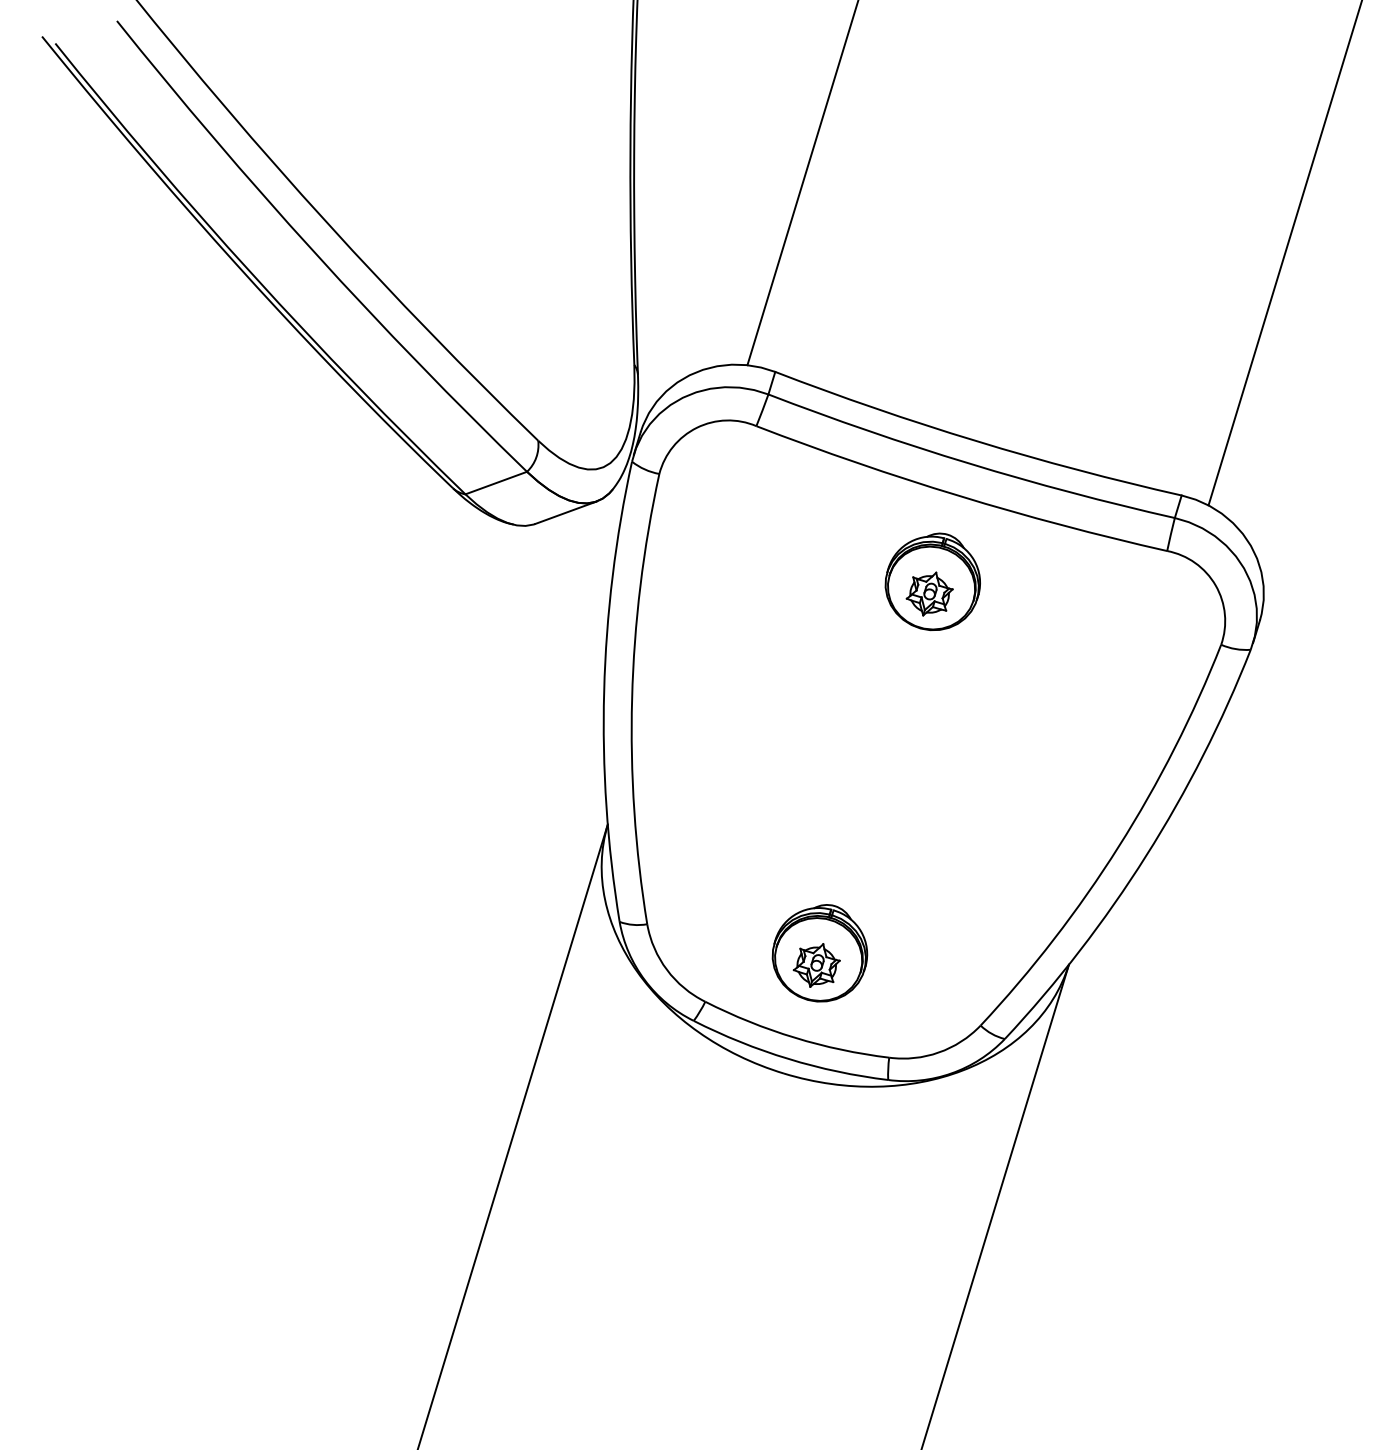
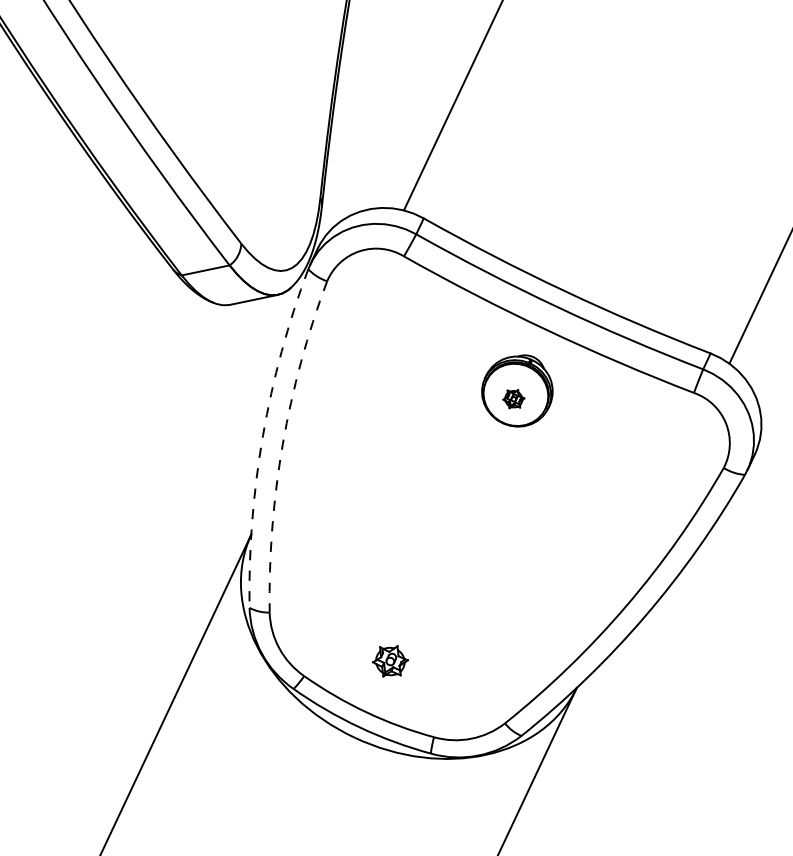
part: (929, 593) -> (513, 398), size x0.6
arc: (604, 691) -> (263, 436), solid -> dashed
arc: (632, 698) -> (283, 444), solid -> dashed
part: (819, 953) -> (393, 652), removed

